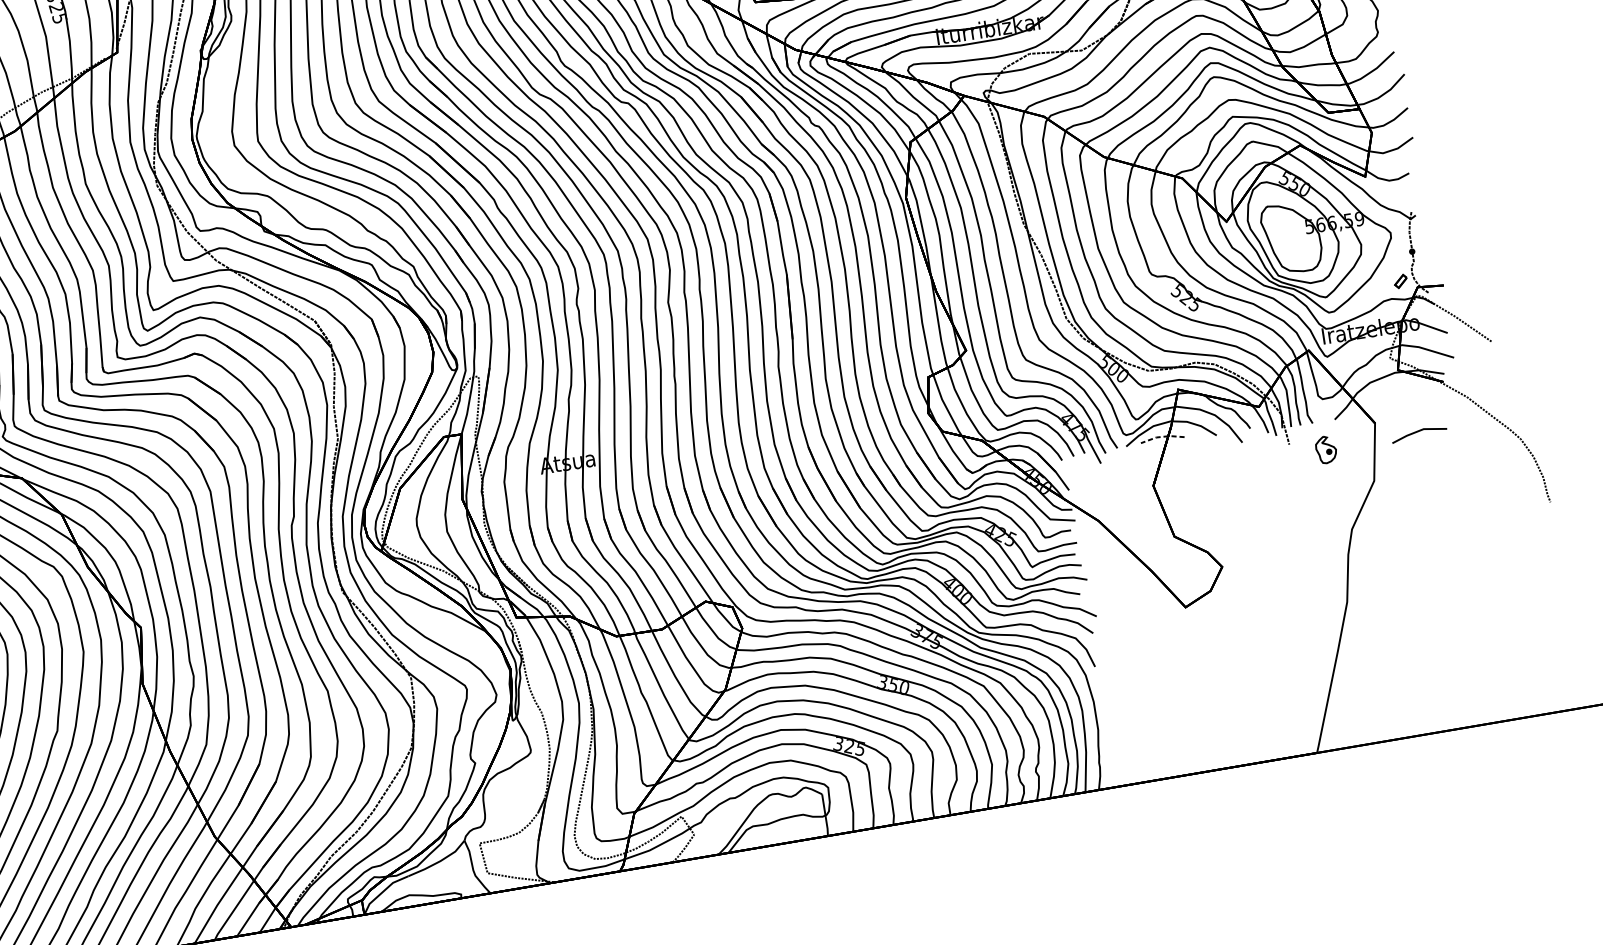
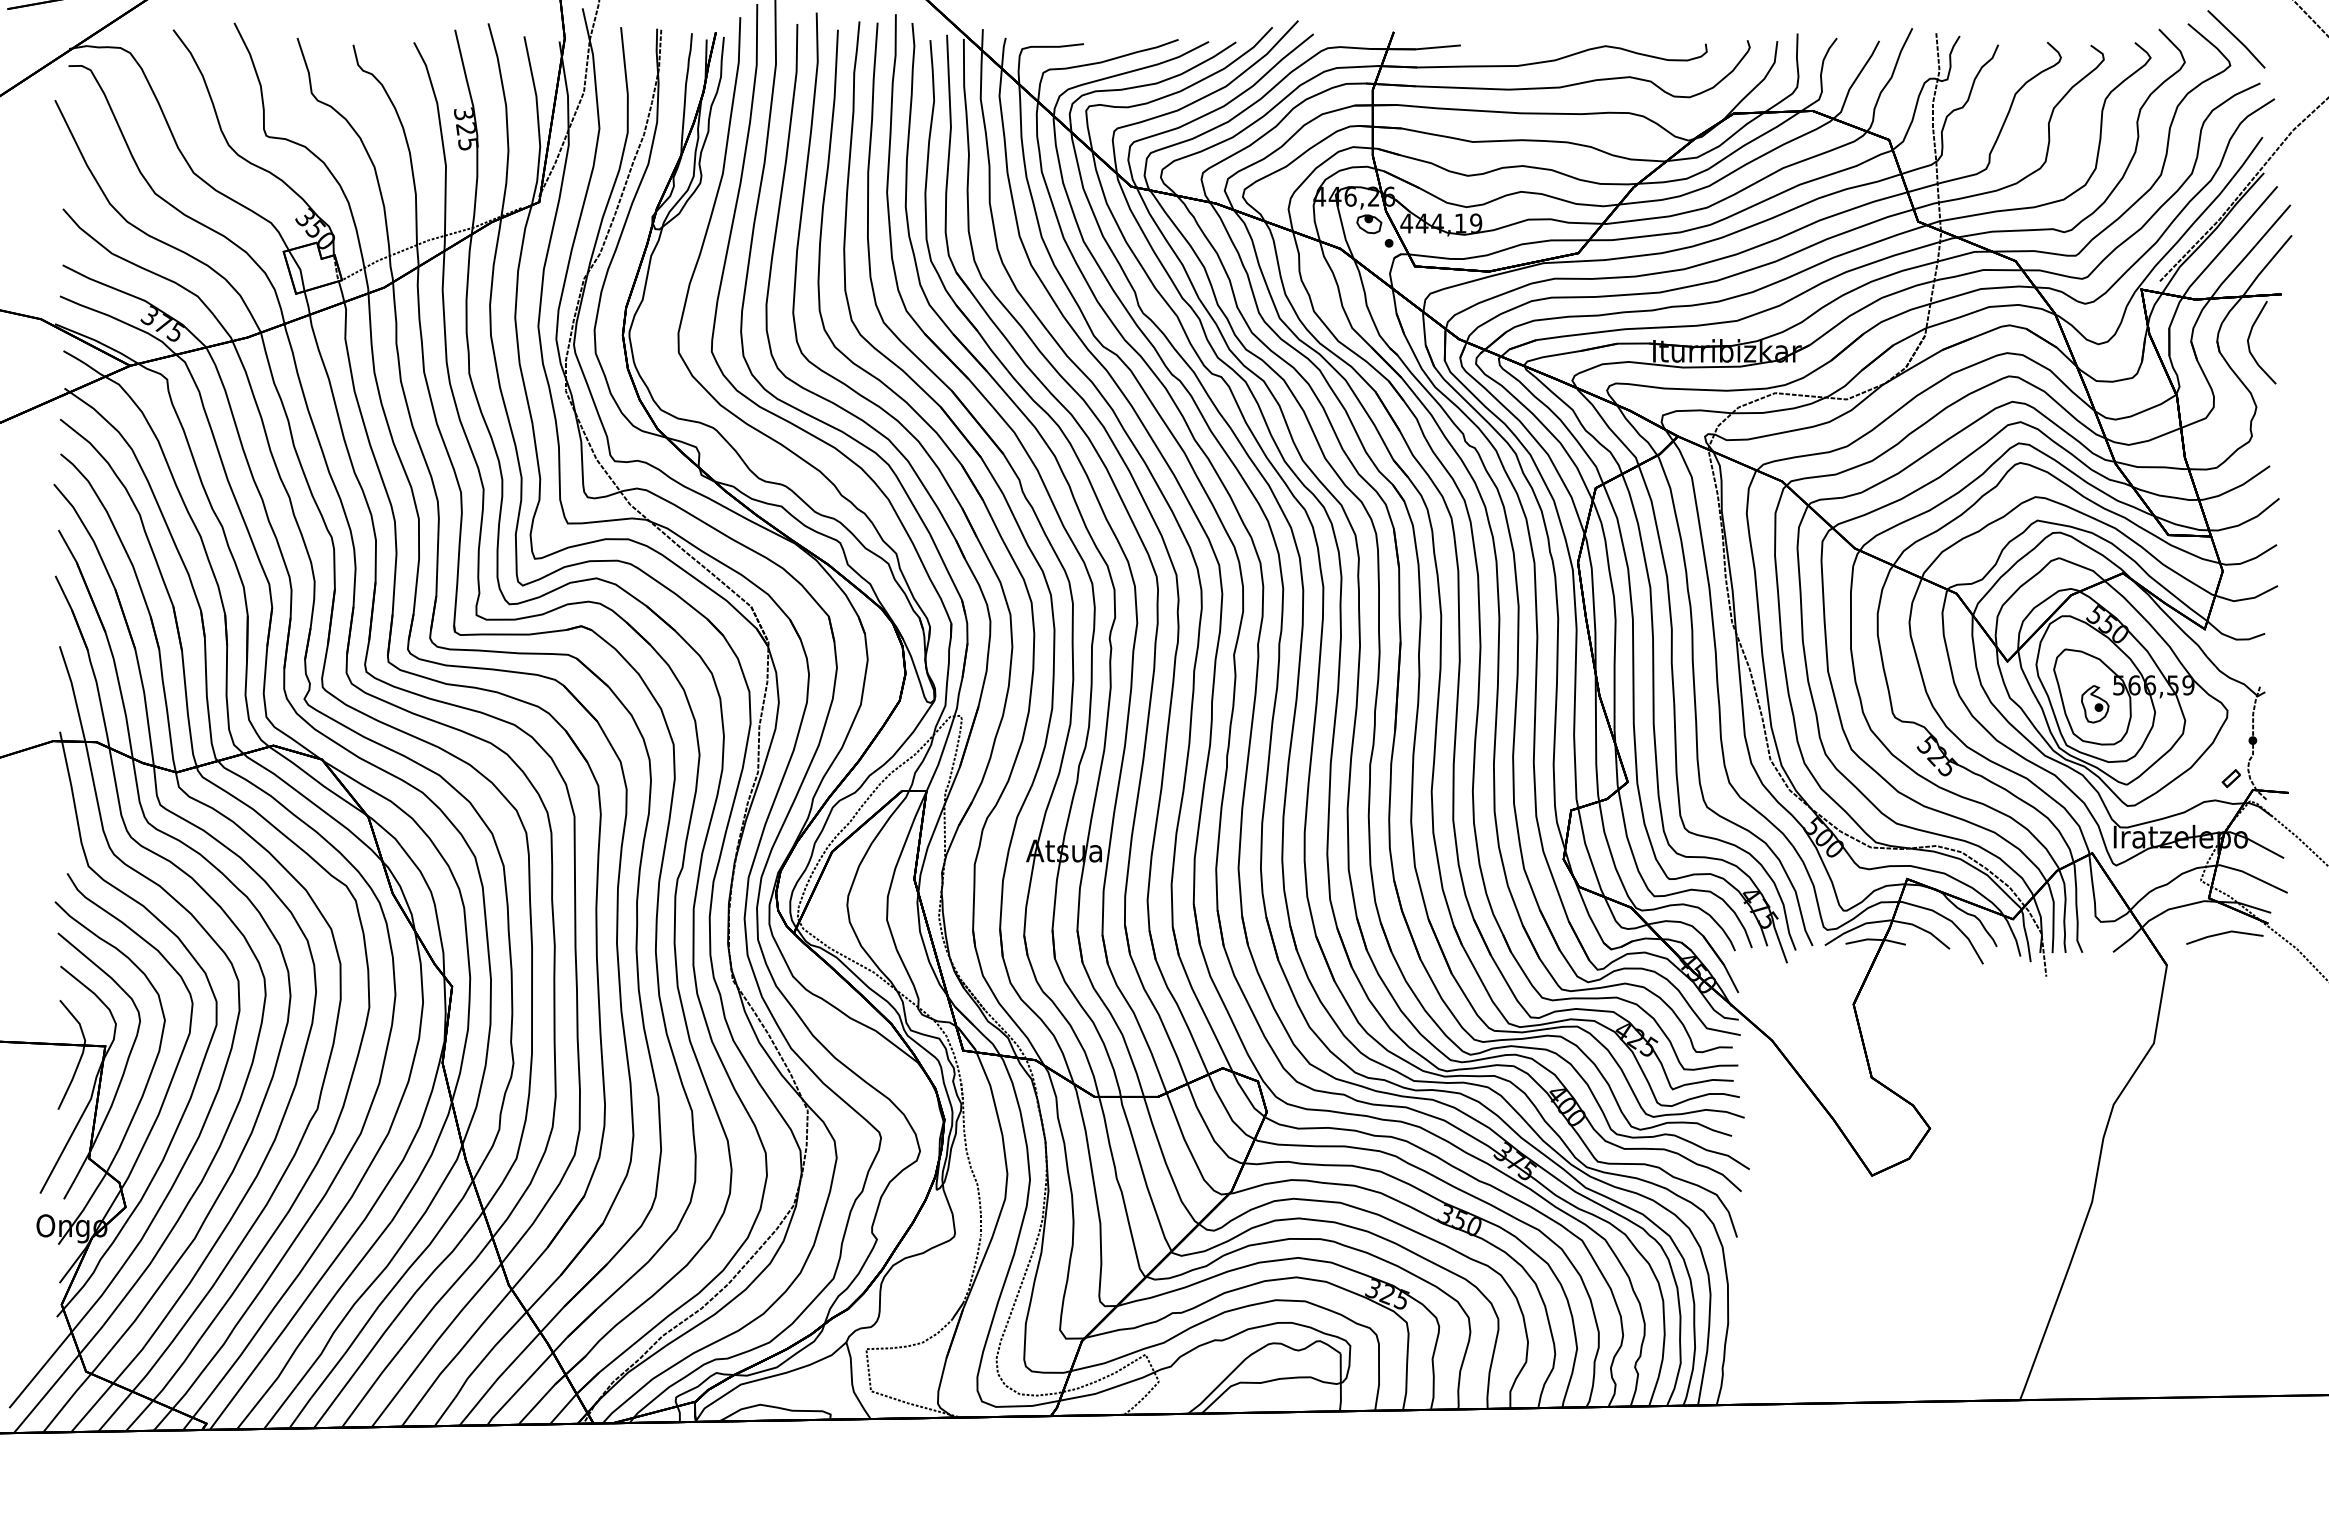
line: (1418, 432) -> (2223, 934), moved
line: (1162, 436) -> (1875, 939), dashed -> solid
part: (1326, 449) -> (2095, 704), moved

